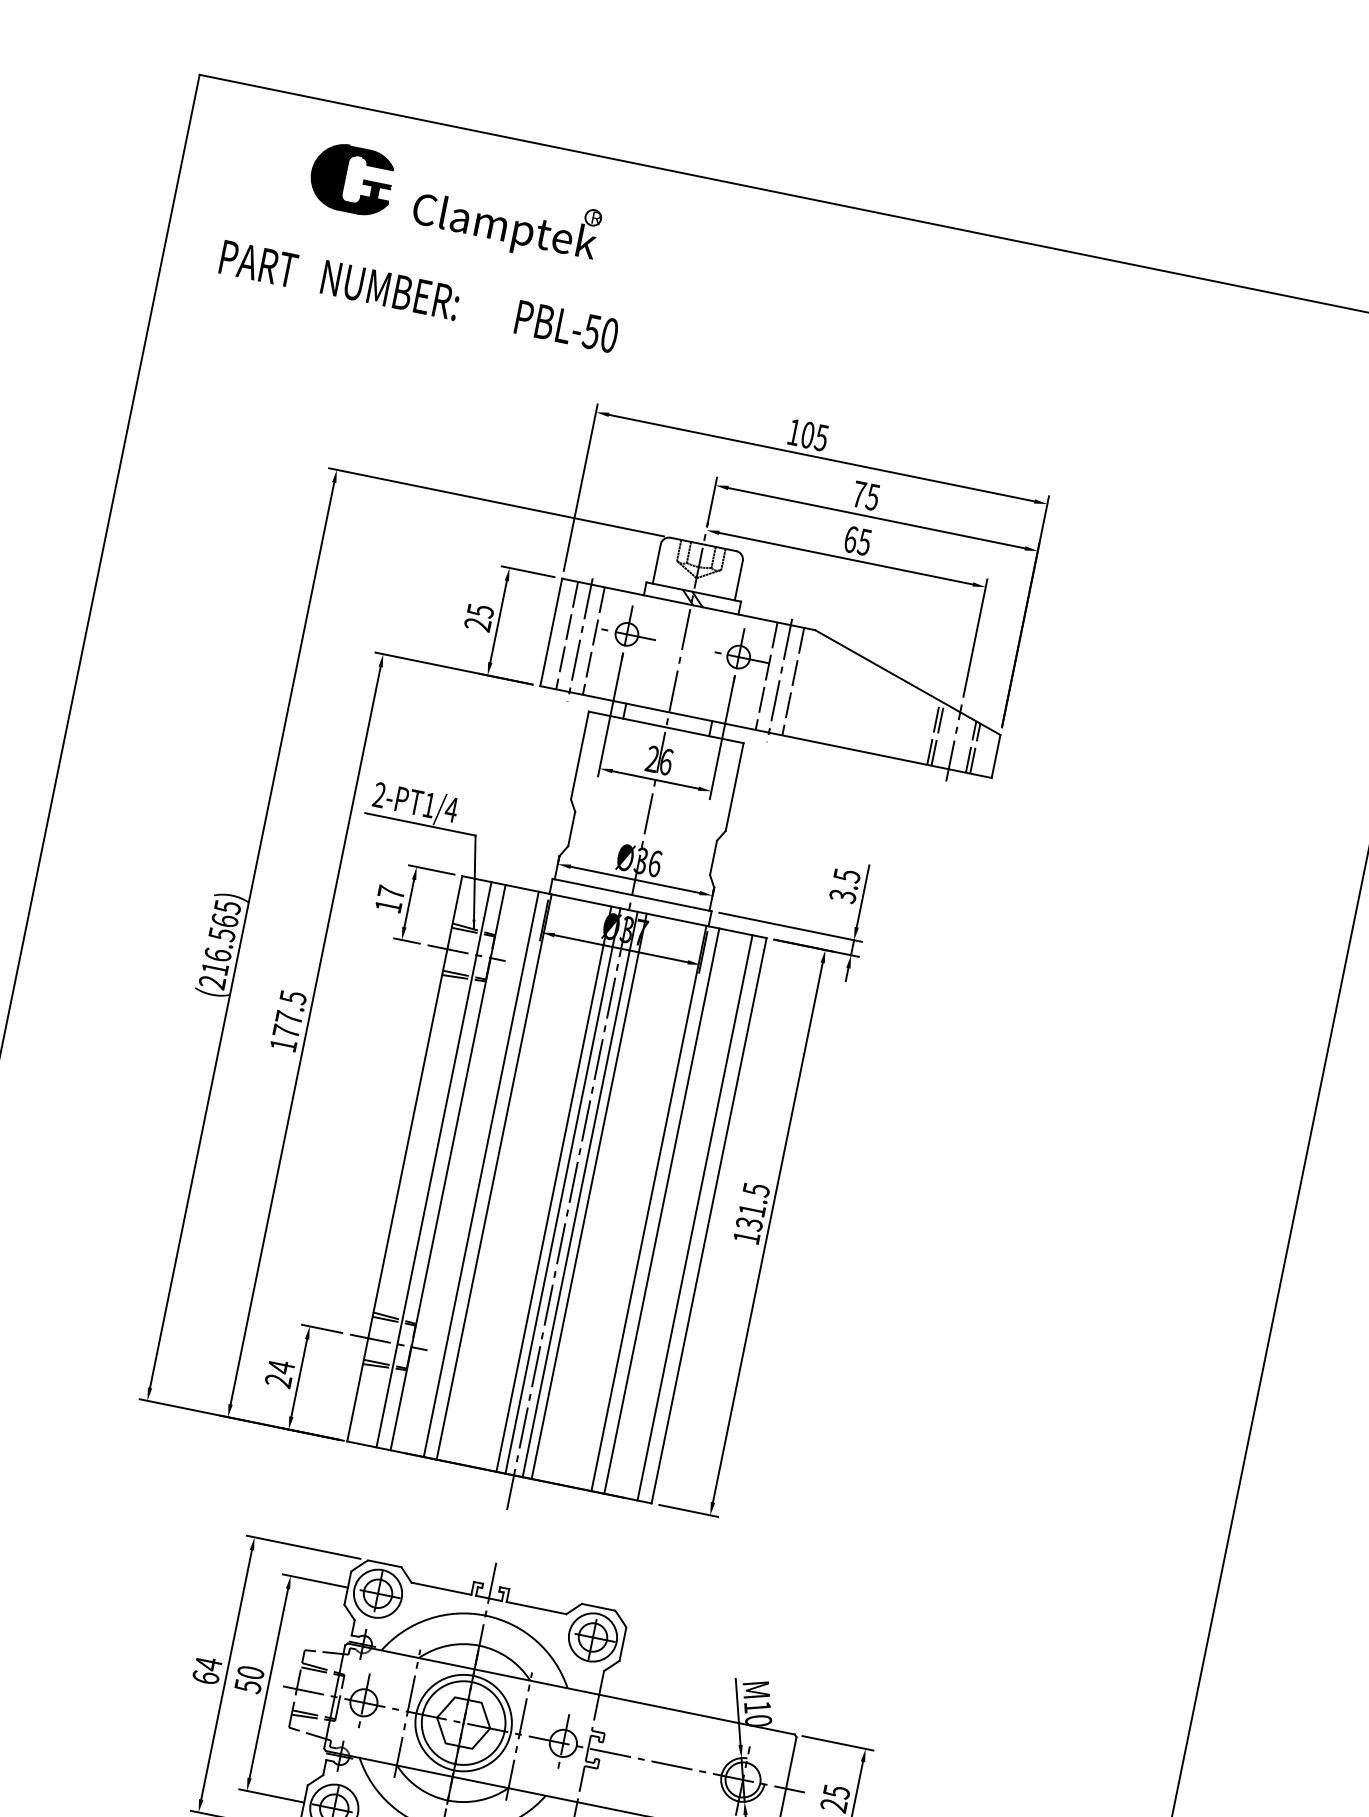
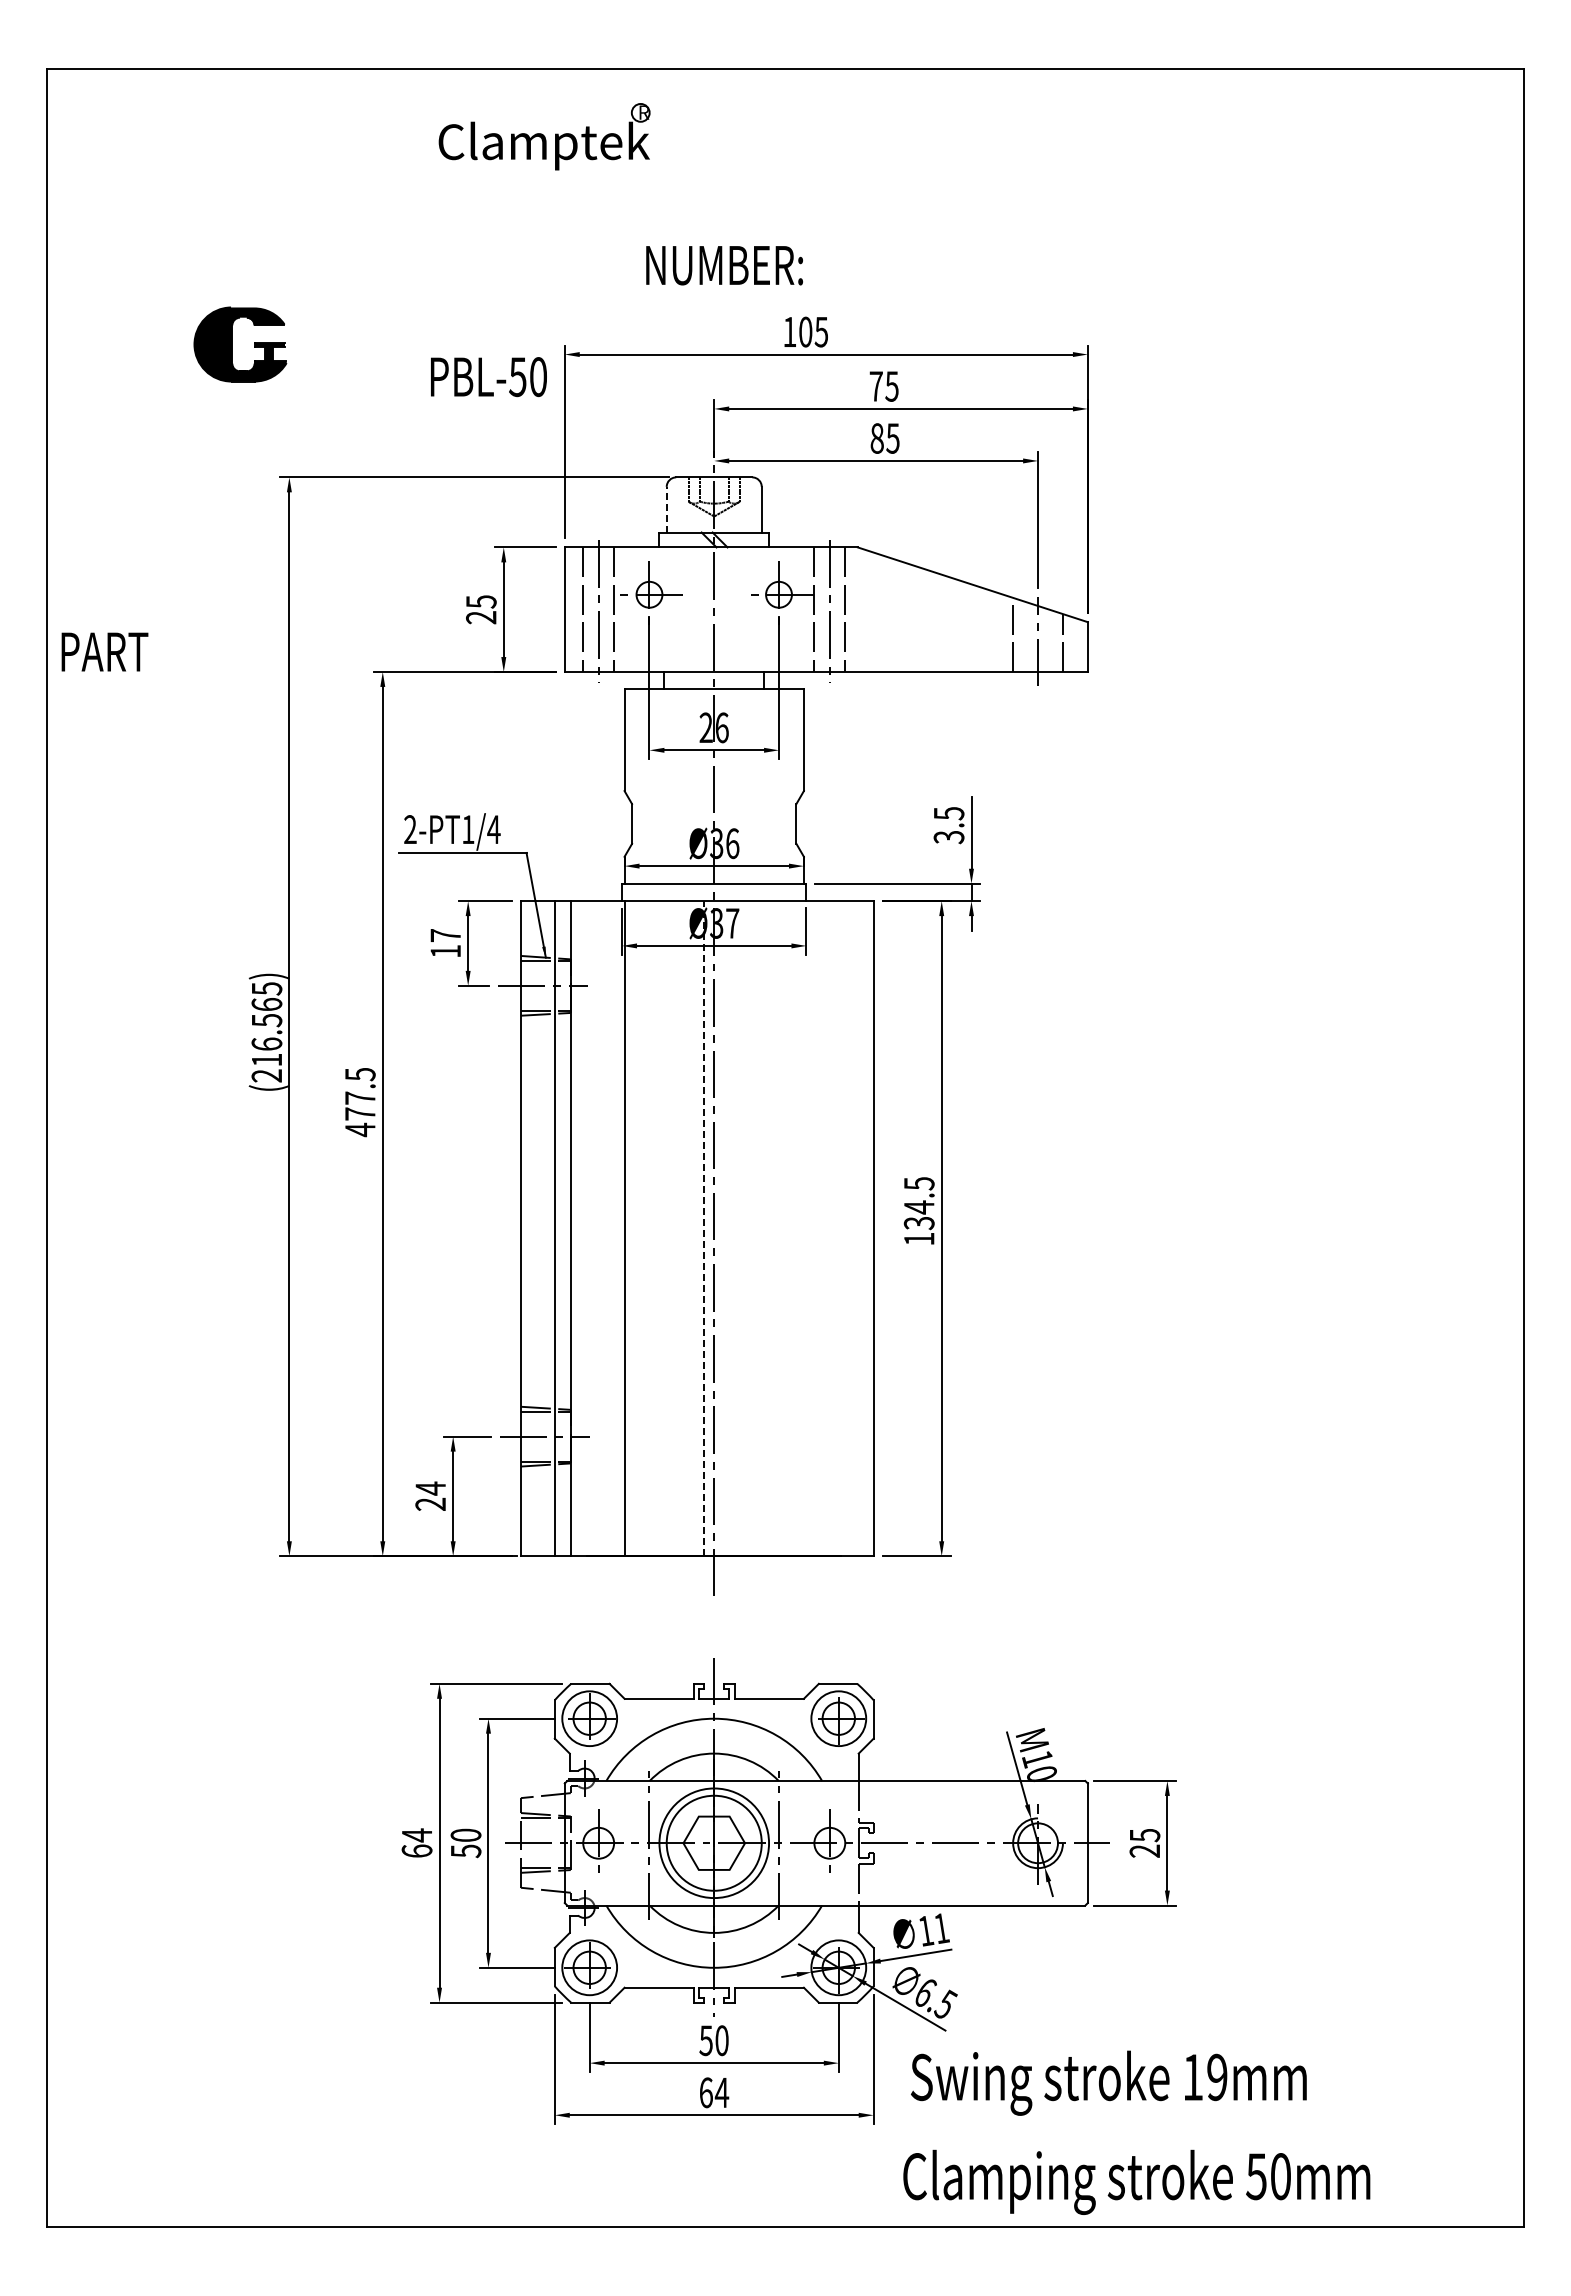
part: (345, 177) -> (232, 344), moved
part: (506, 221) -> (544, 136), moved
text: (258, 263) -> (104, 651), moved
text: (390, 290) -> (724, 265), moved
text: (566, 327) -> (488, 377), moved
text: (850, 539) -> (876, 438), 65 -> 85
line: (656, 563) -> (666, 509), solid -> dashed
line: (938, 734) -> (1018, 635), removed
line: (970, 746) -> (1057, 641), removed
text: (283, 1045) -> (360, 1129), 177.5 -> 477.5
line: (481, 1174) -> (609, 1228), removed
line: (553, 1188) -> (693, 1228), removed
line: (563, 1190) -> (704, 1228), solid -> dashed
line: (580, 1194) -> (724, 1228), removed
line: (589, 1196) -> (734, 1228), removed
line: (648, 1208) -> (803, 1228), removed
line: (661, 1210) -> (818, 1228), removed
text: (752, 1210) -> (919, 1207), 131.5 -> 134.5
line: (695, 1217) -> (857, 1228), removed

